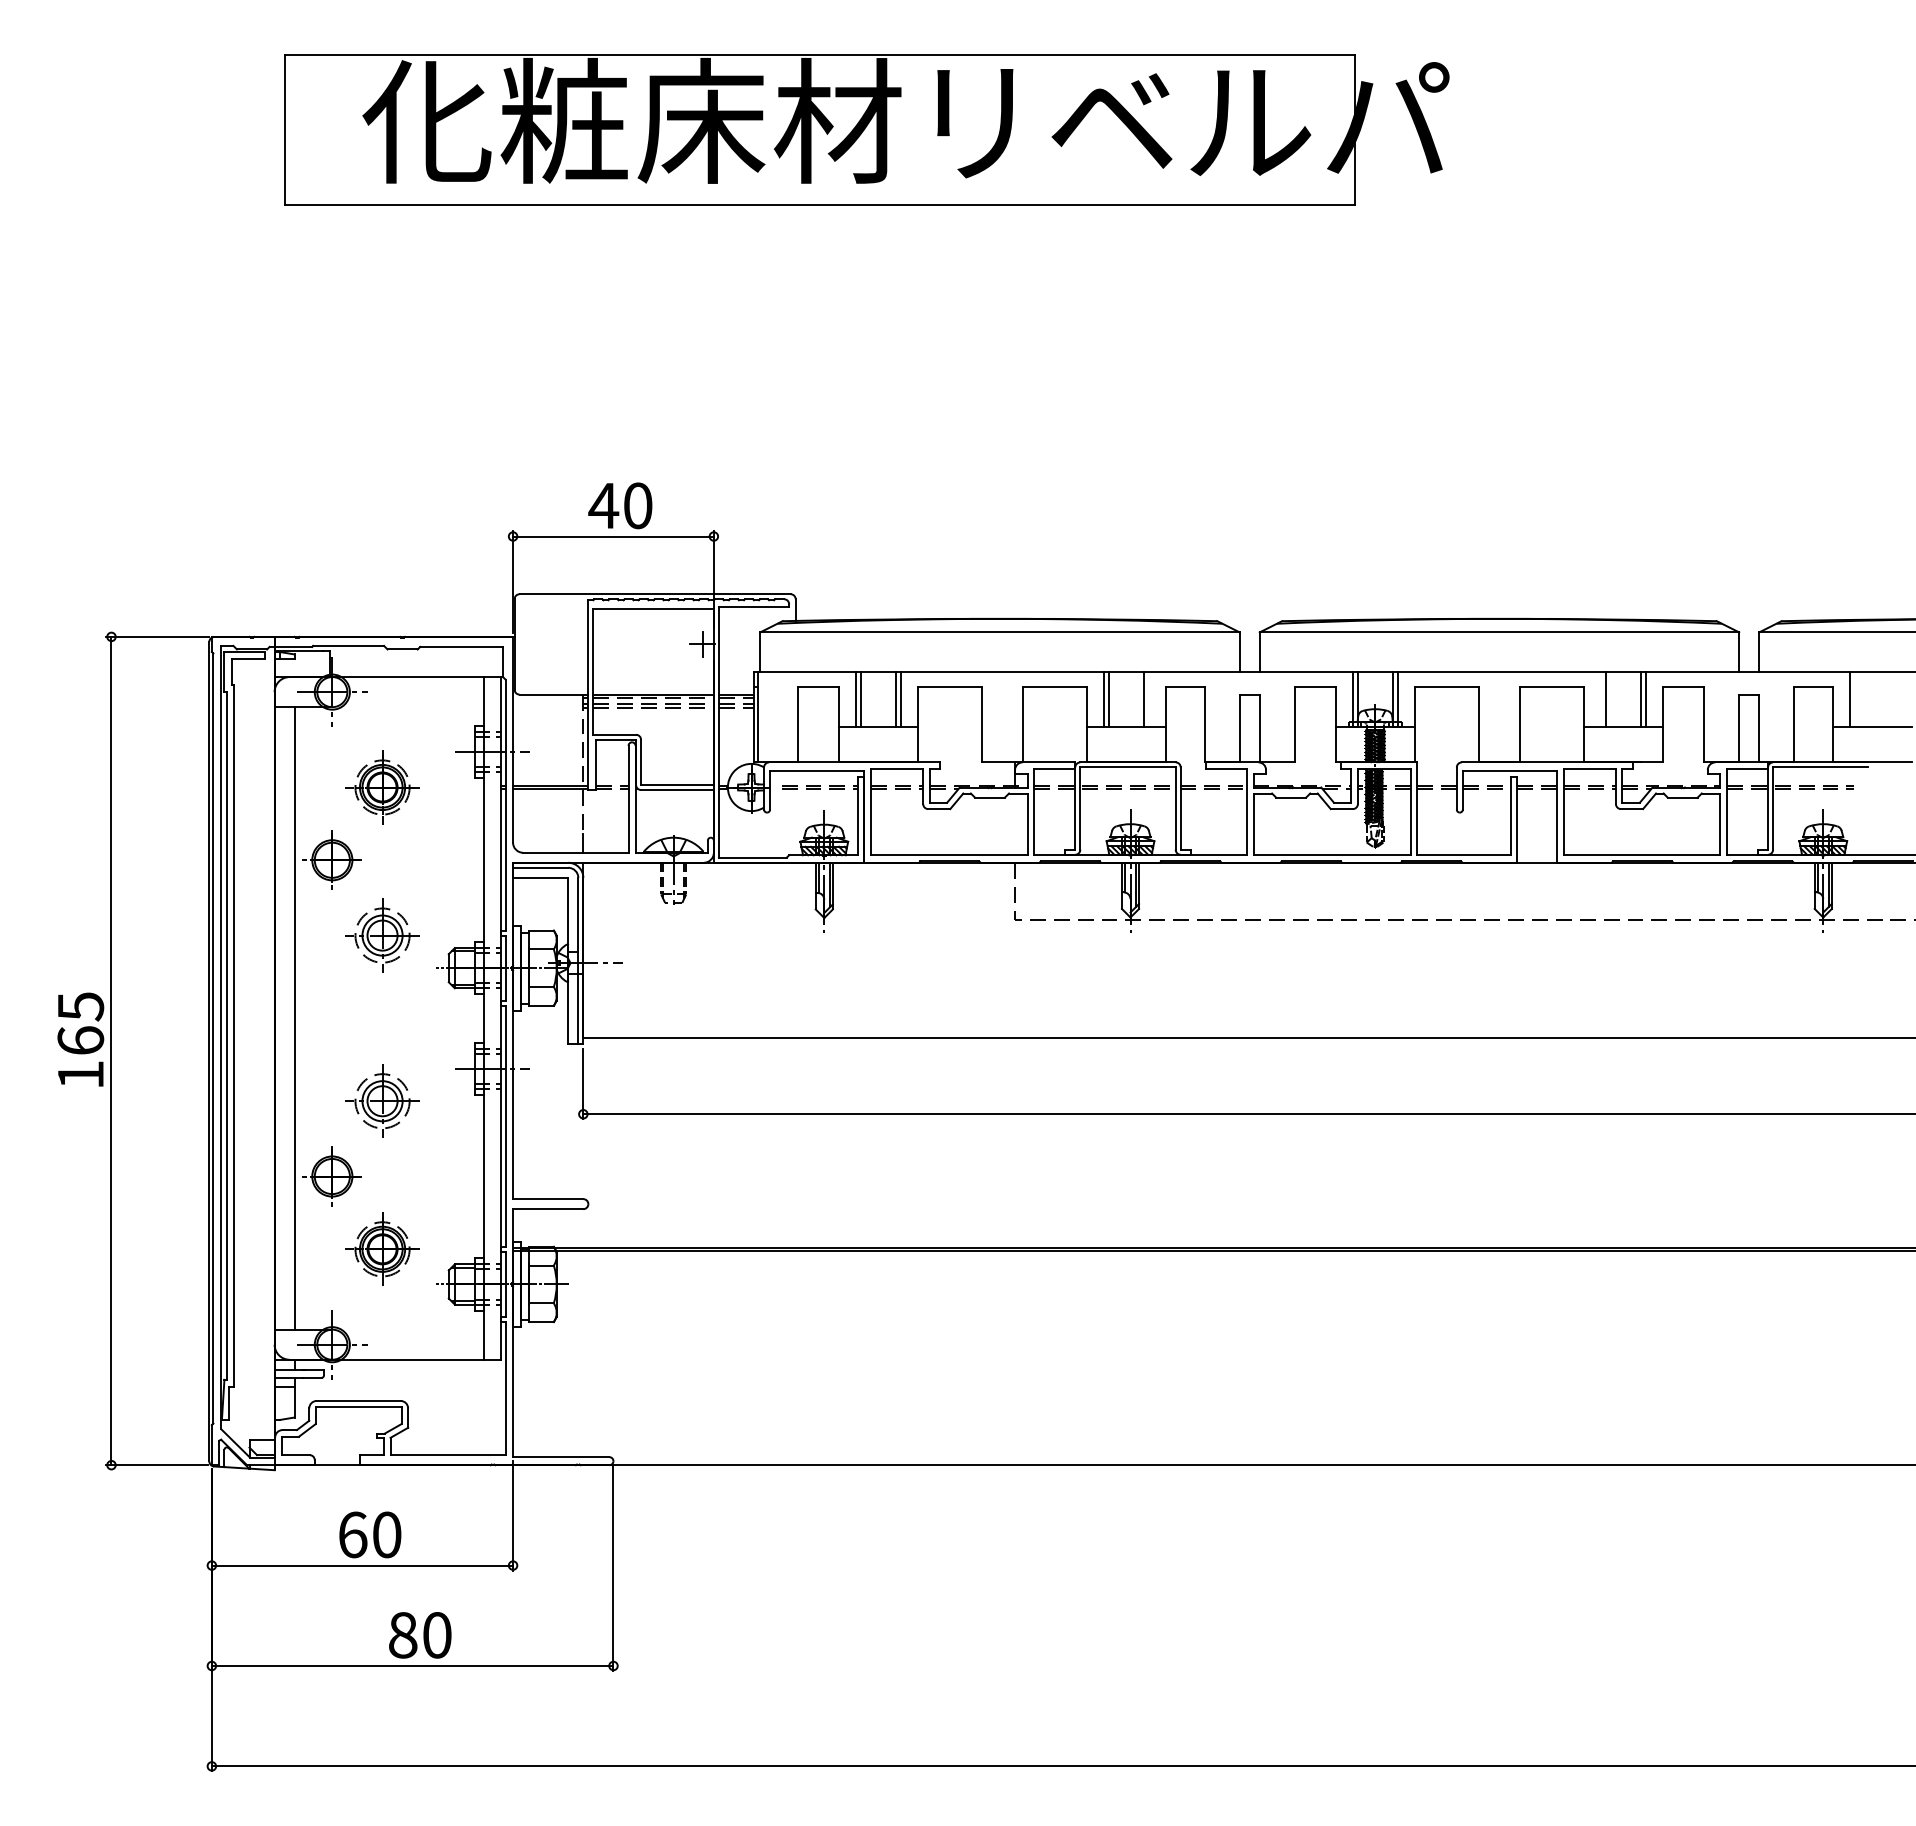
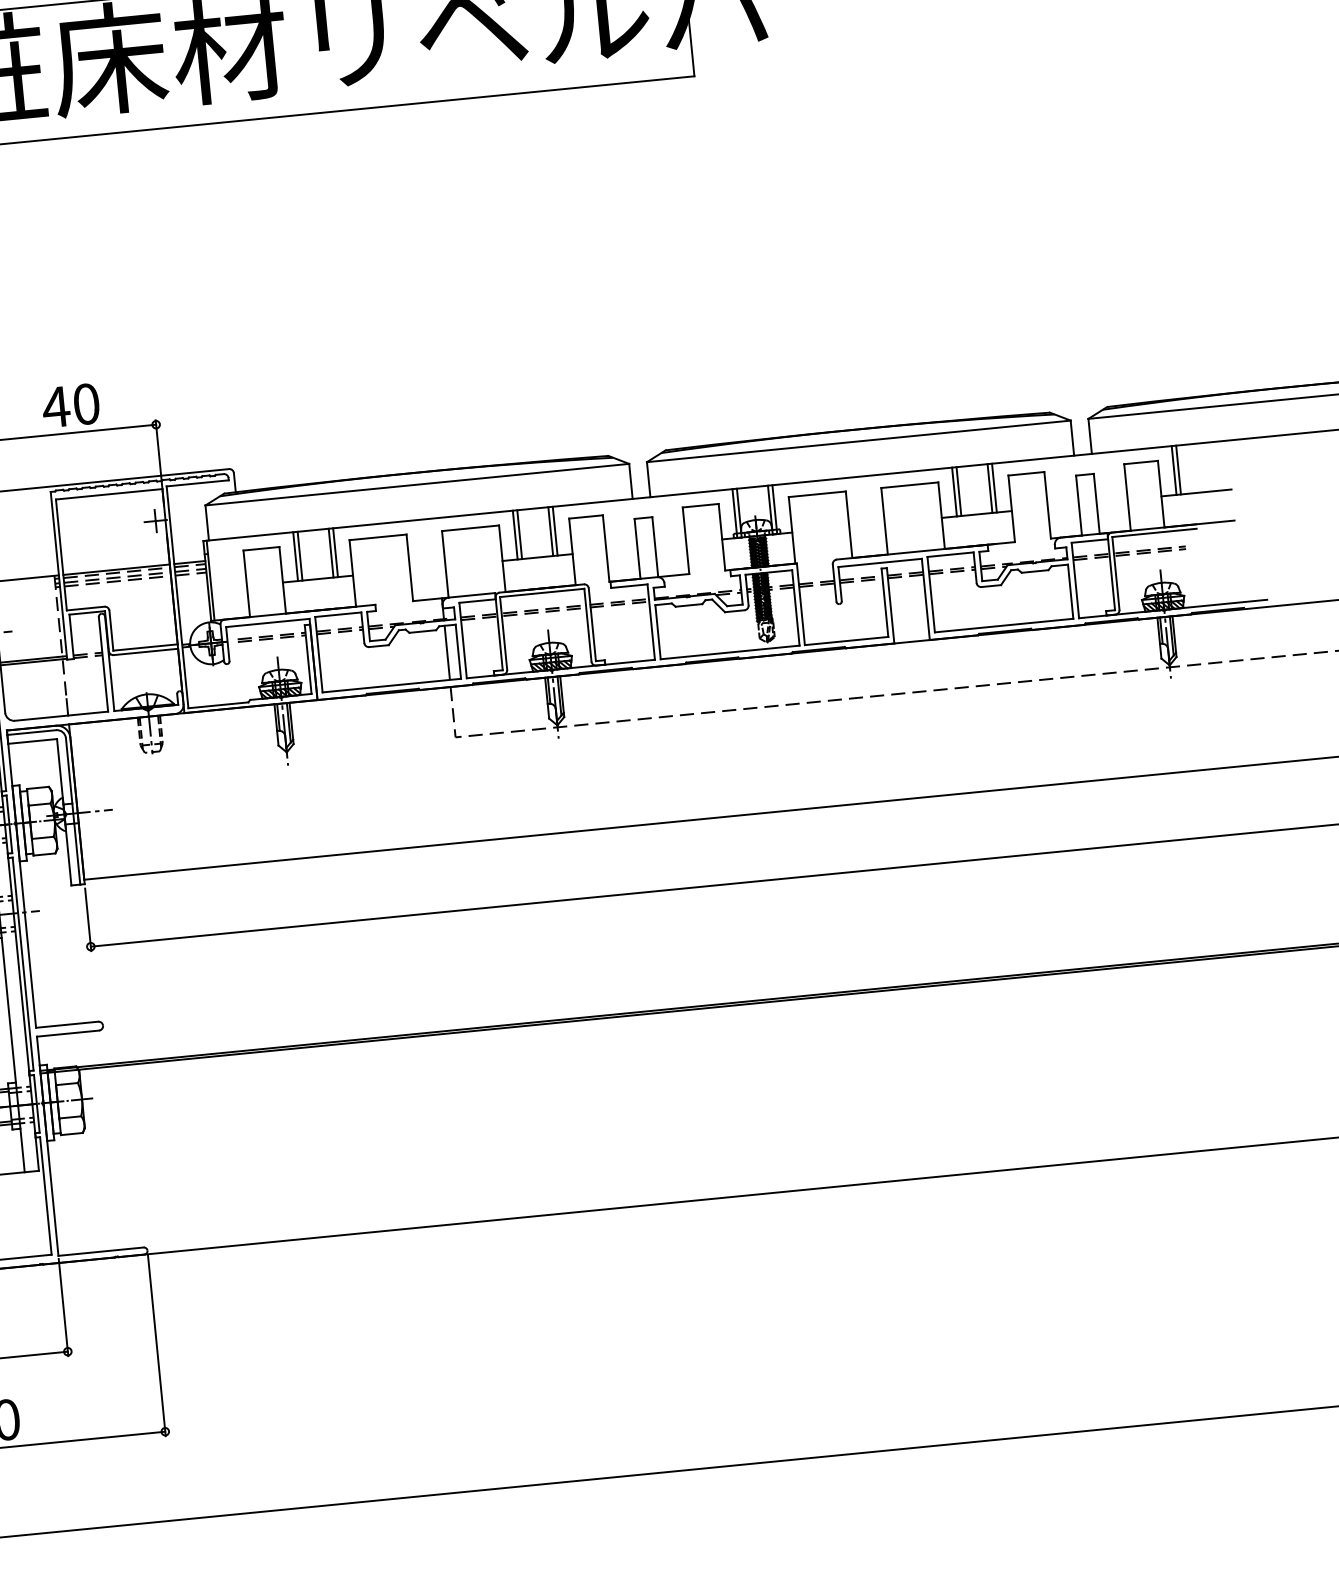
line: (1149, 699) -> (555, 531), added
line: (1601, 699) -> (954, 491), added
line: (1854, 699) -> (1178, 469), added
line: (1015, 823) -> (447, 652), added

